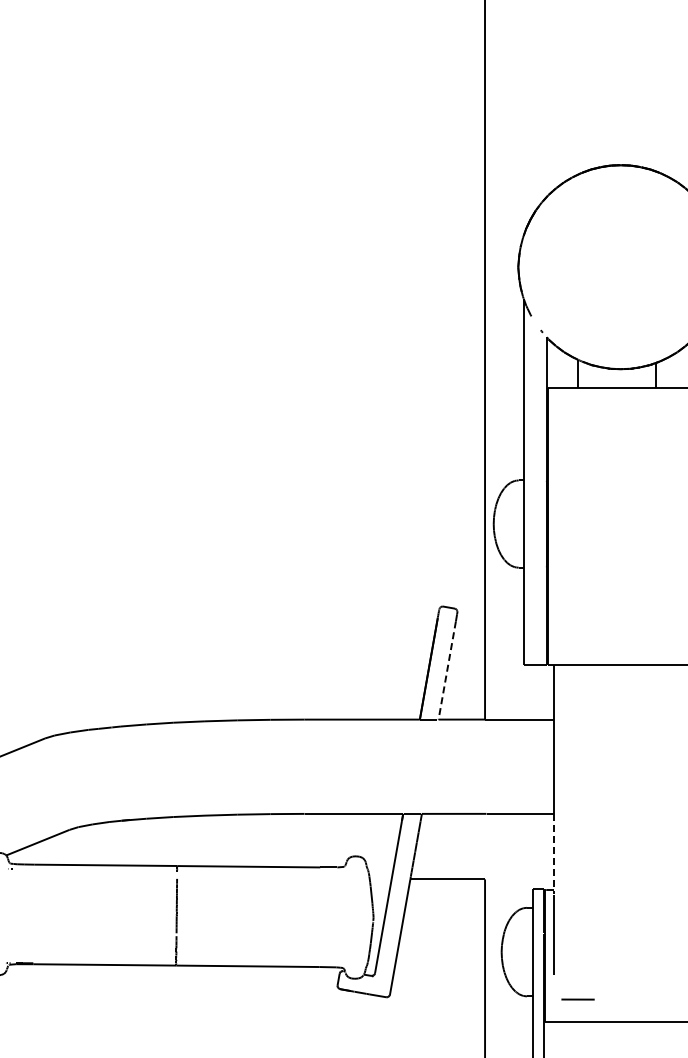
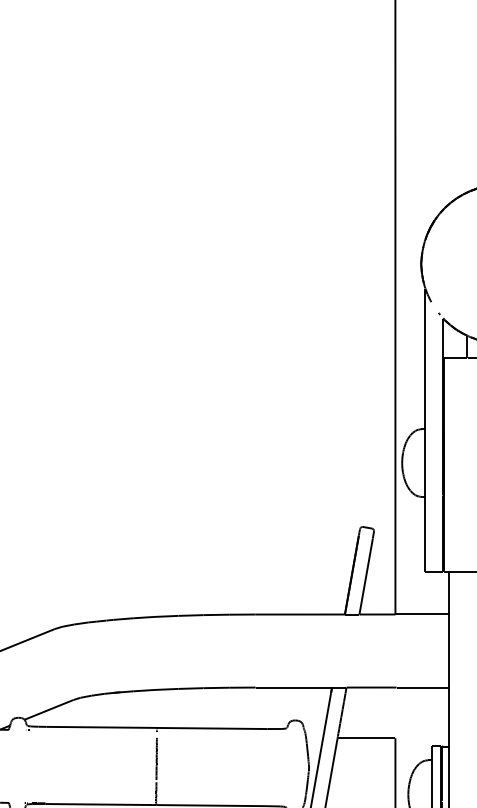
line: (447, 670) -> (366, 576), dashed -> solid
line: (554, 852) -> (449, 717), dashed -> solid

